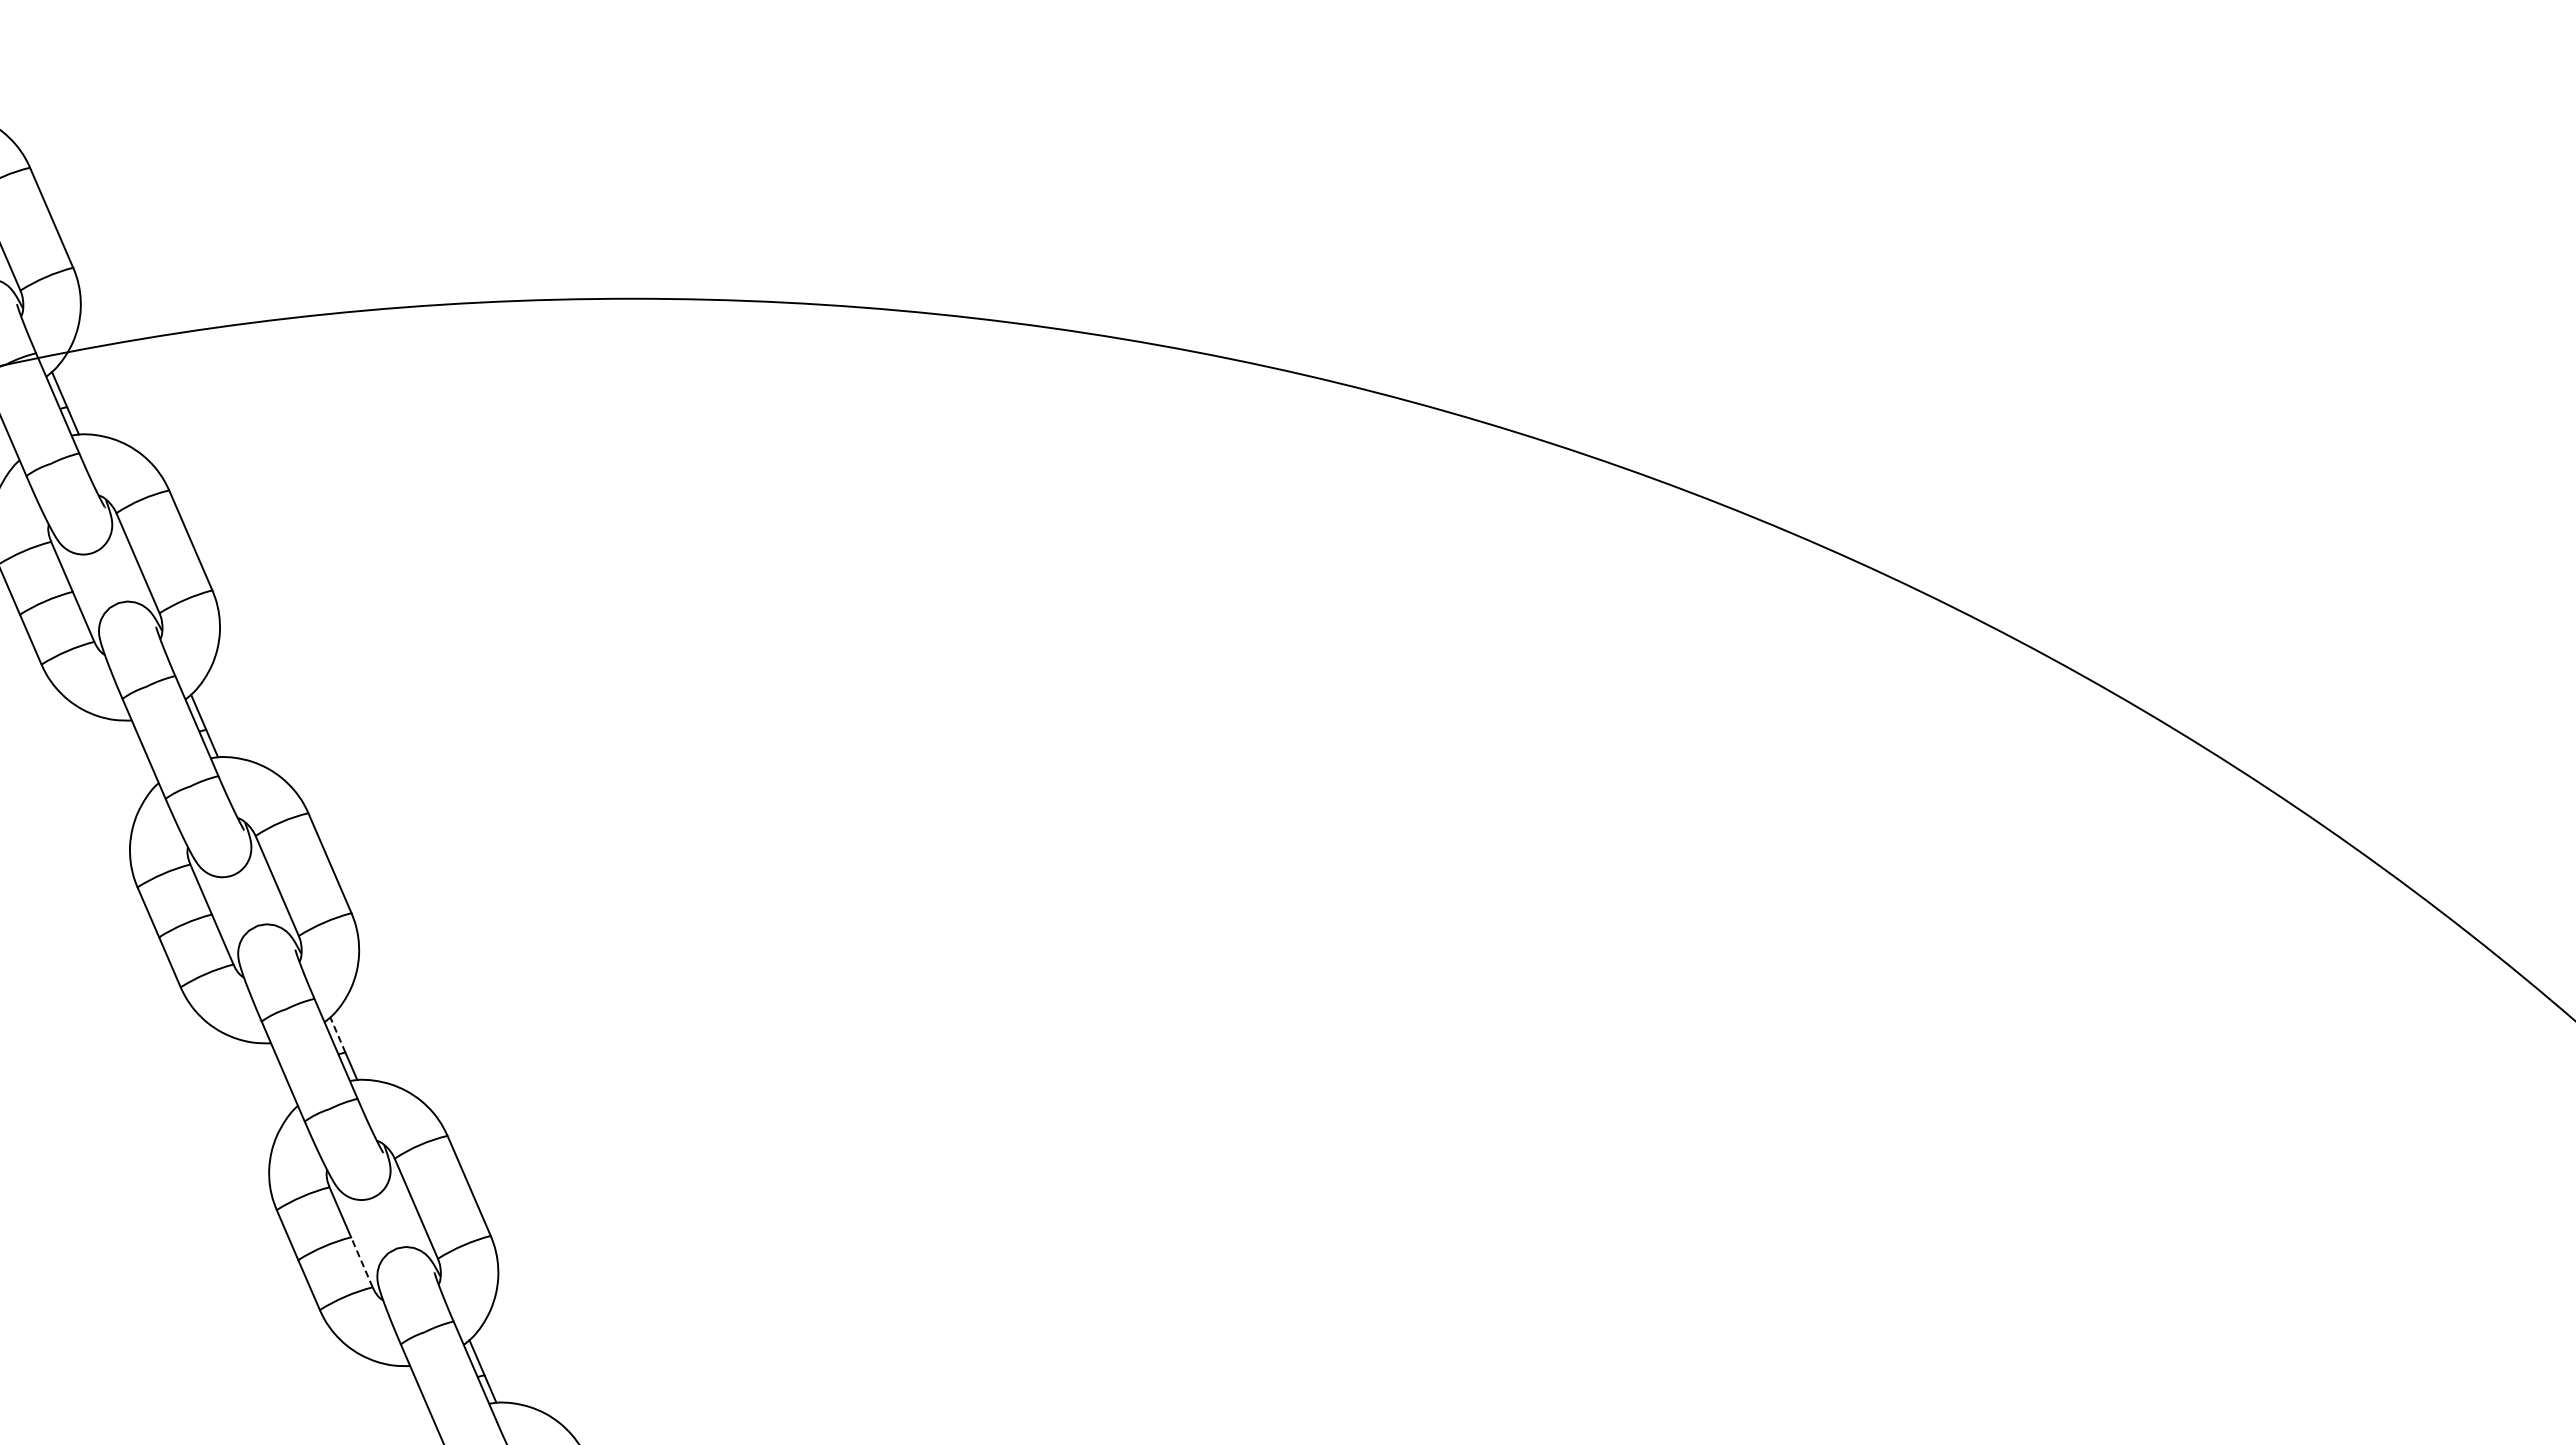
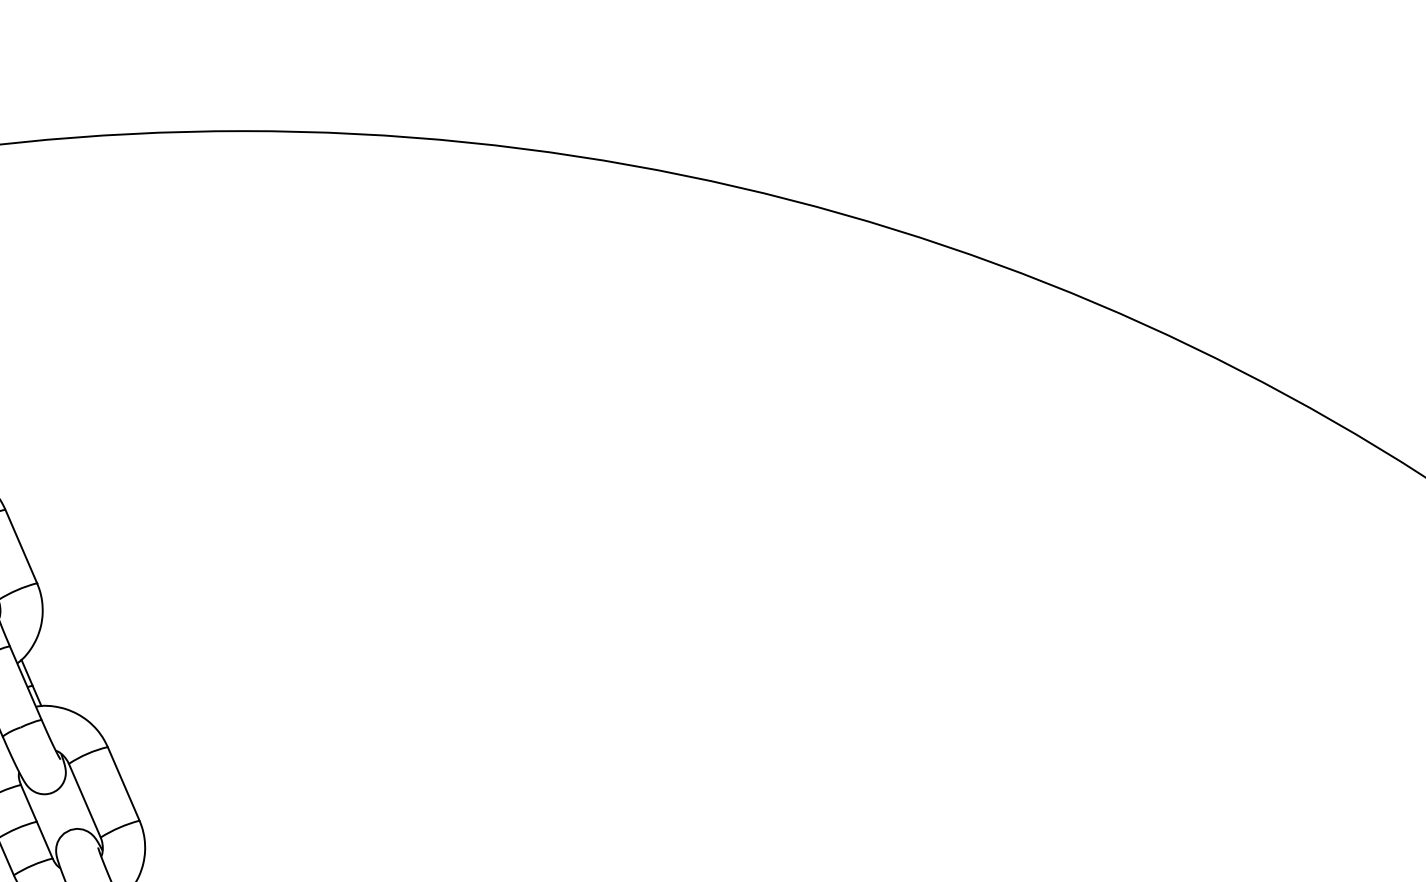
line: (337, 1034) -> (26, 672), dashed -> solid
line: (361, 1261) -> (44, 839), dashed -> solid

